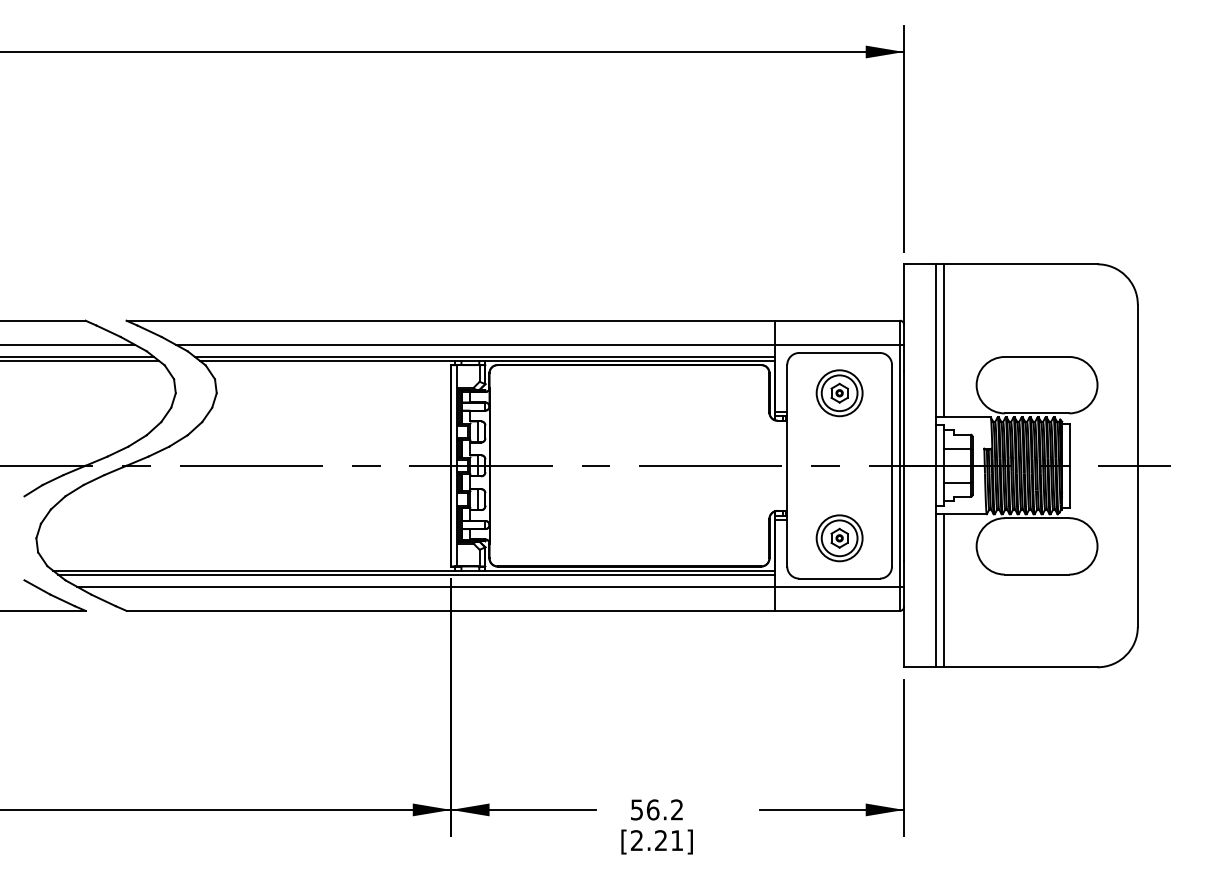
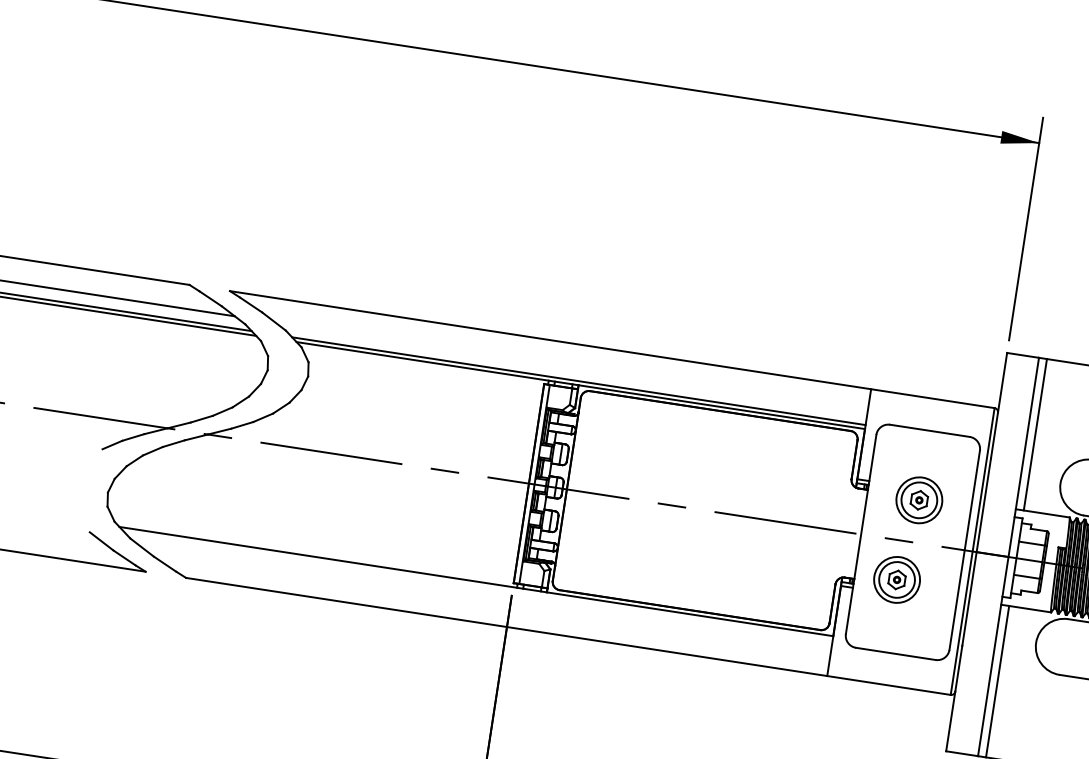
line: (540, 344) -> (635, 377), removed
part: (839, 393) -> (919, 500), moved
part: (839, 538) -> (896, 580), moved
line: (416, 574) -> (478, 585), removed
line: (490, 586) -> (549, 608), removed

